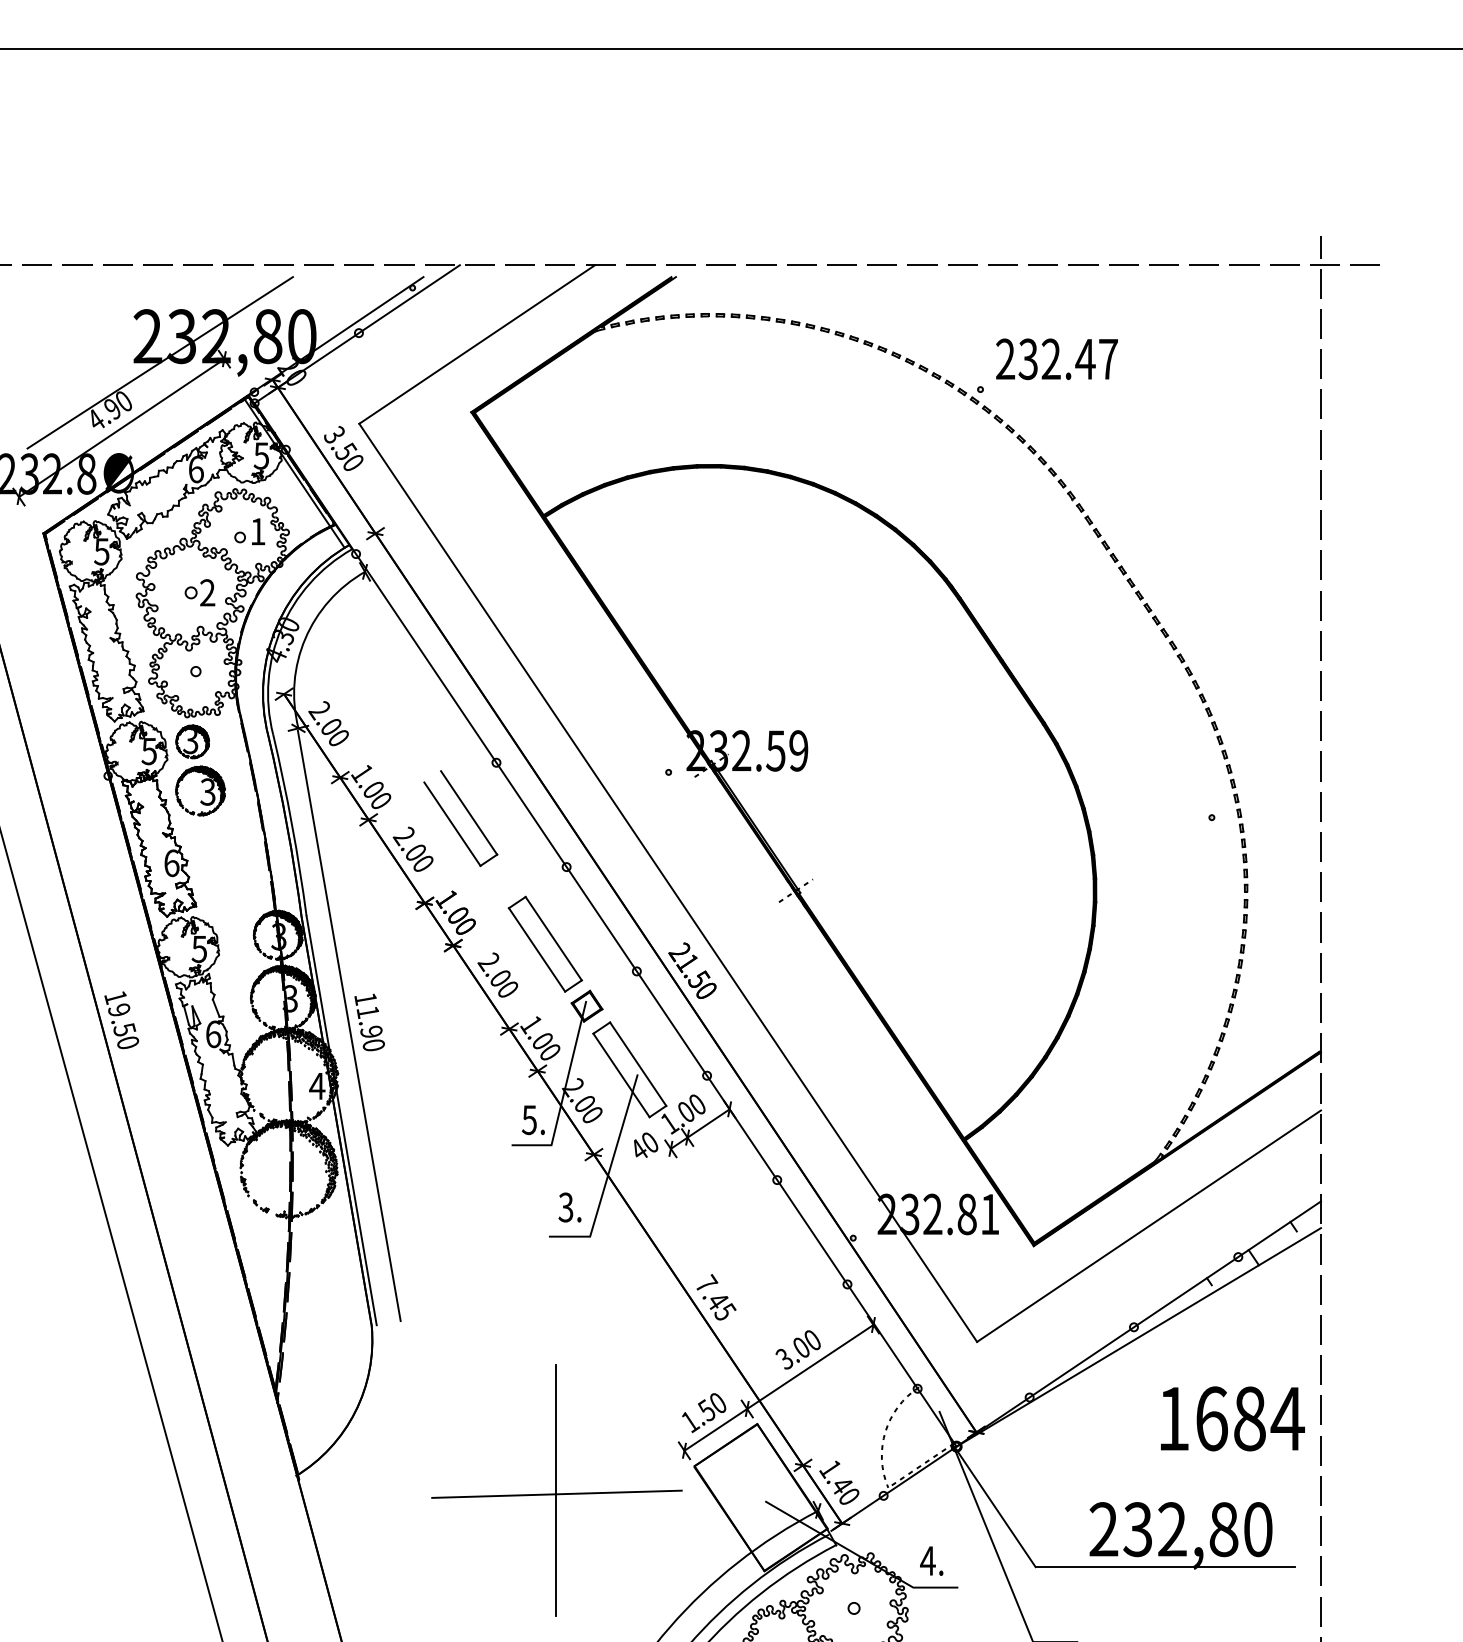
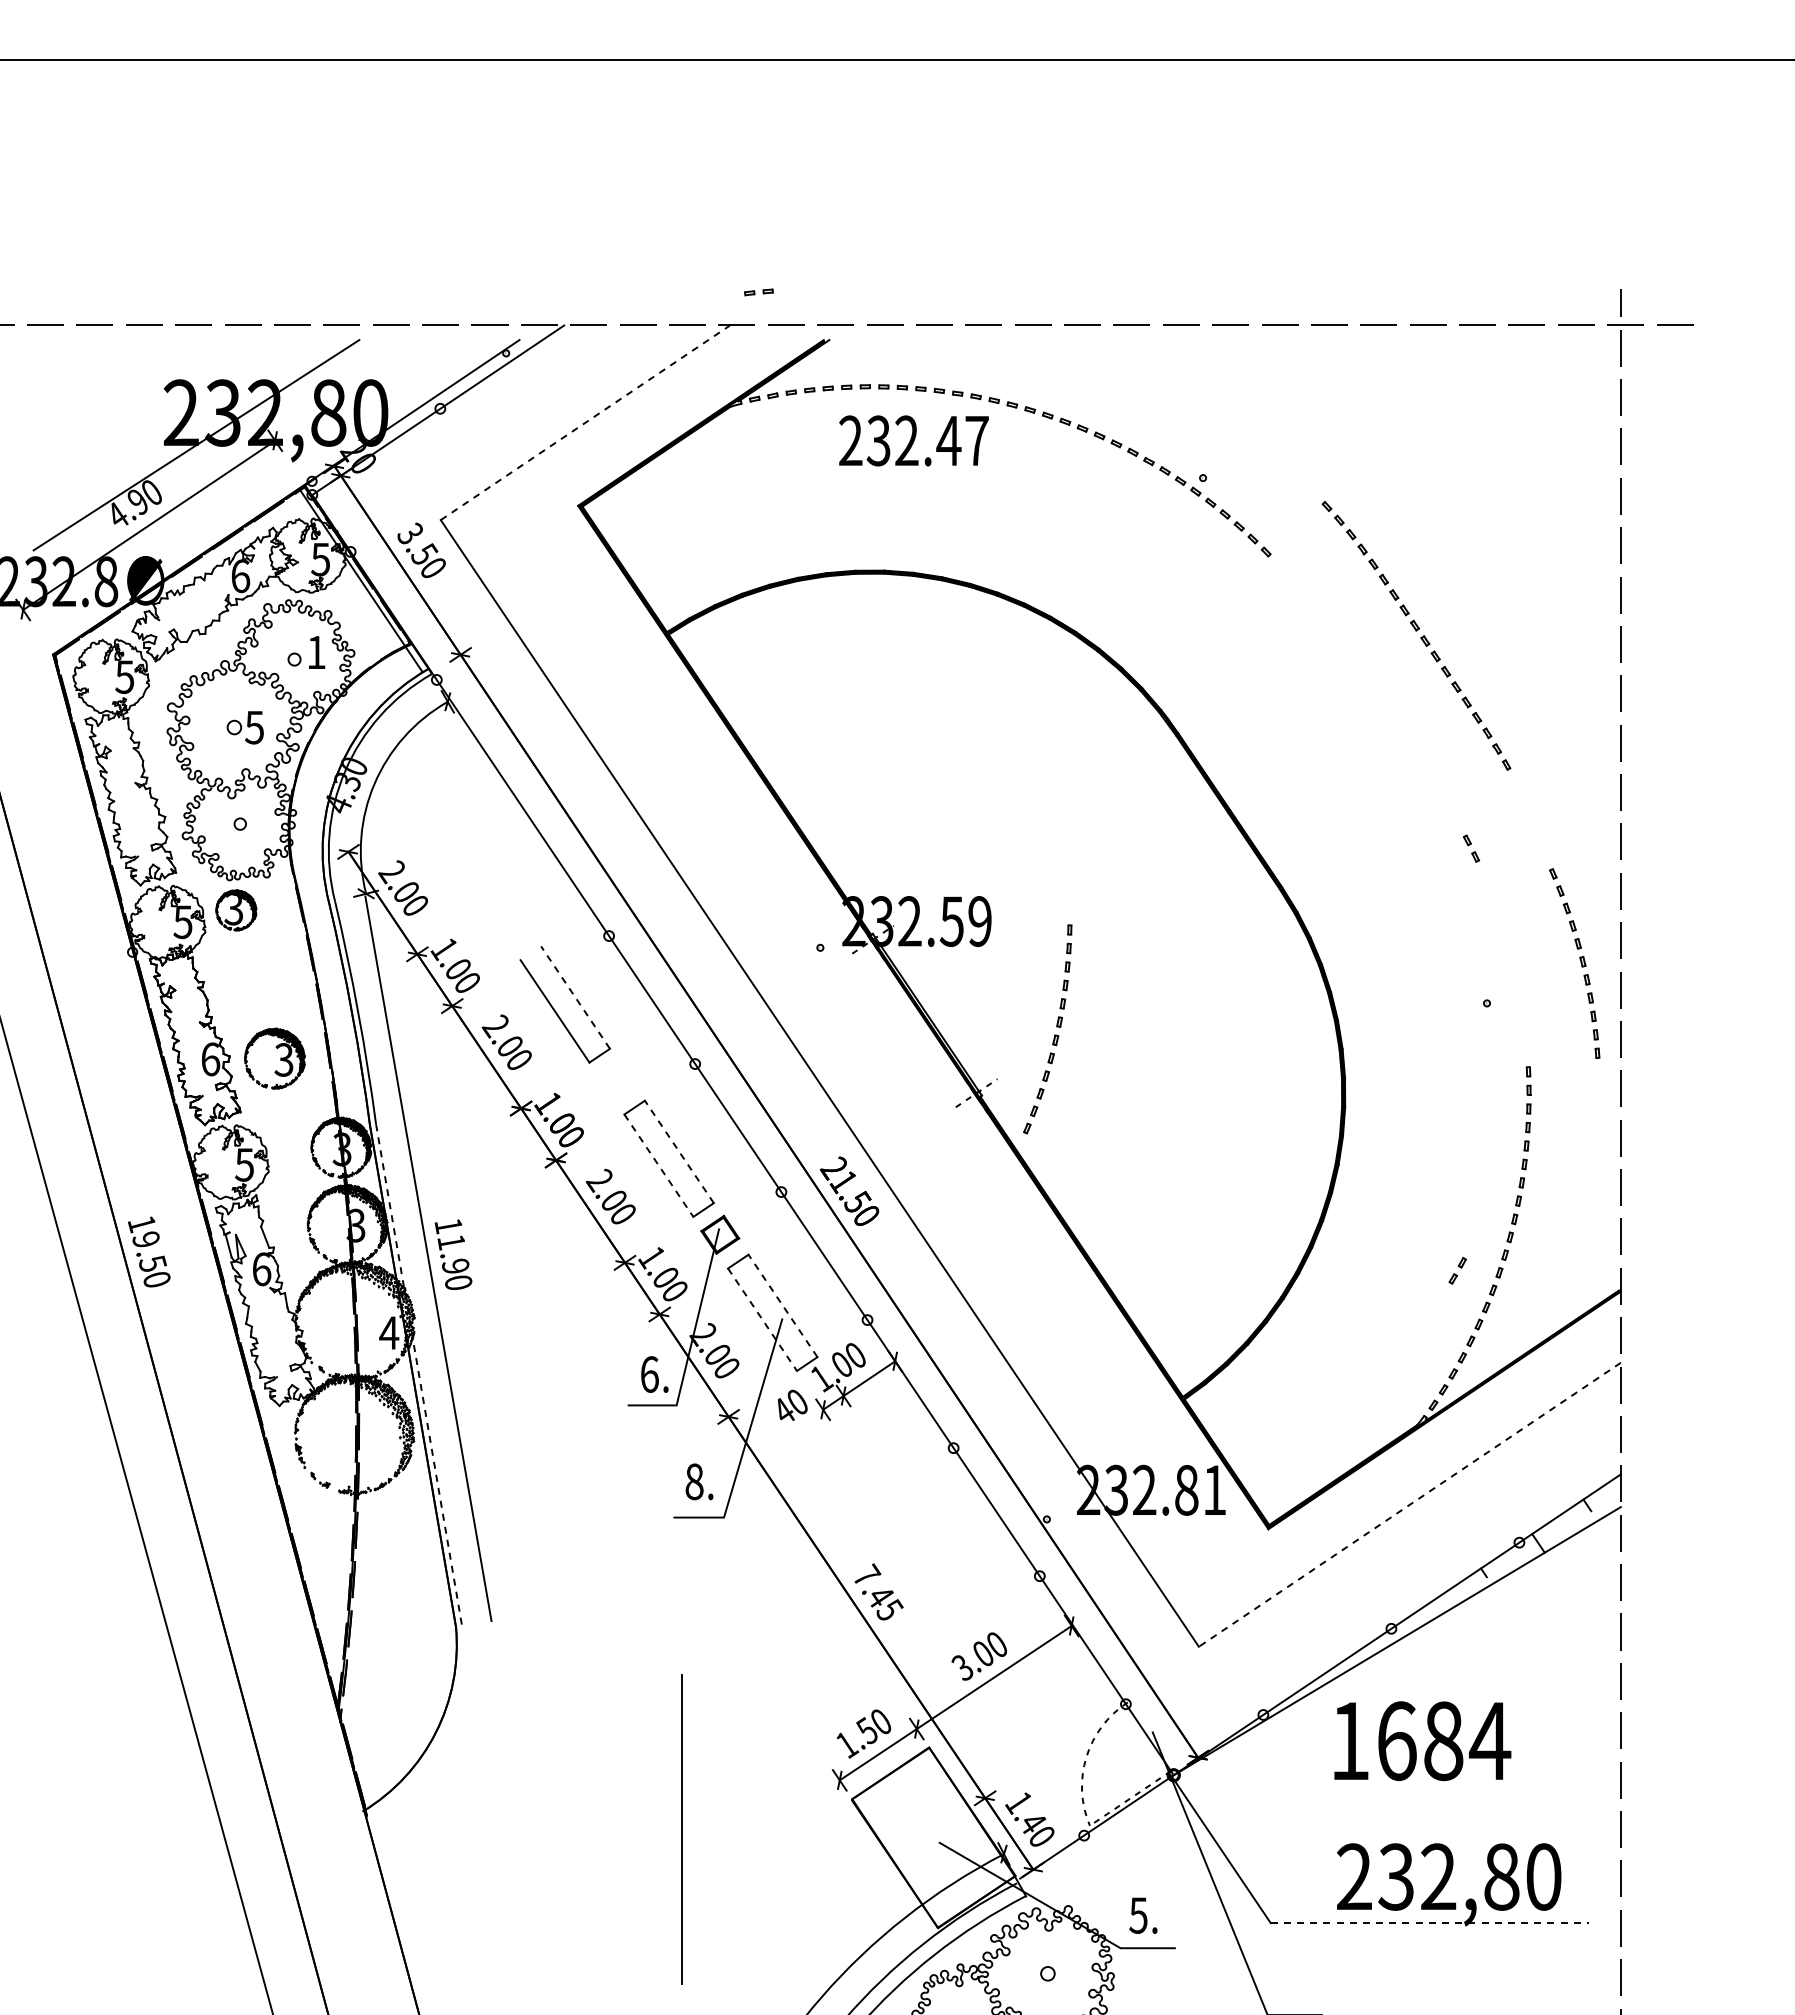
part: (618, 238) -> (758, 292), added
line: (477, 344) -> (585, 422), solid -> dashed
text: (1056, 358) -> (913, 440), moved
part: (1115, 565) -> (1416, 635), moved
text: (207, 592) -> (254, 727), 2 -> 5
part: (1226, 785) -> (1574, 963), moved
part: (200, 790) -> (274, 1058), moved
line: (469, 812) -> (575, 997), solid -> dashed
part: (859, 843) -> (1054, 1034), added
line: (553, 938) -> (679, 1151), solid -> dashed
line: (536, 949) -> (658, 1165), solid -> dashed
part: (1187, 1035) -> (1457, 1270), added
line: (638, 1063) -> (783, 1305), solid -> dashed
line: (621, 1075) -> (762, 1319), solid -> dashed
line: (341, 1120) -> (419, 1375), solid -> dashed
text: (529, 1120) -> (649, 1374), 5. -> 6.
text: (566, 1207) -> (694, 1481), 3. -> 8.
line: (1148, 1226) -> (1409, 1505), solid -> dashed
text: (1232, 1419) -> (1422, 1741), moved
line: (557, 1494) -> (683, 1833), removed
text: (927, 1560) -> (1138, 1915), 4. -> 5.
line: (1165, 1567) -> (1429, 1923), solid -> dashed

